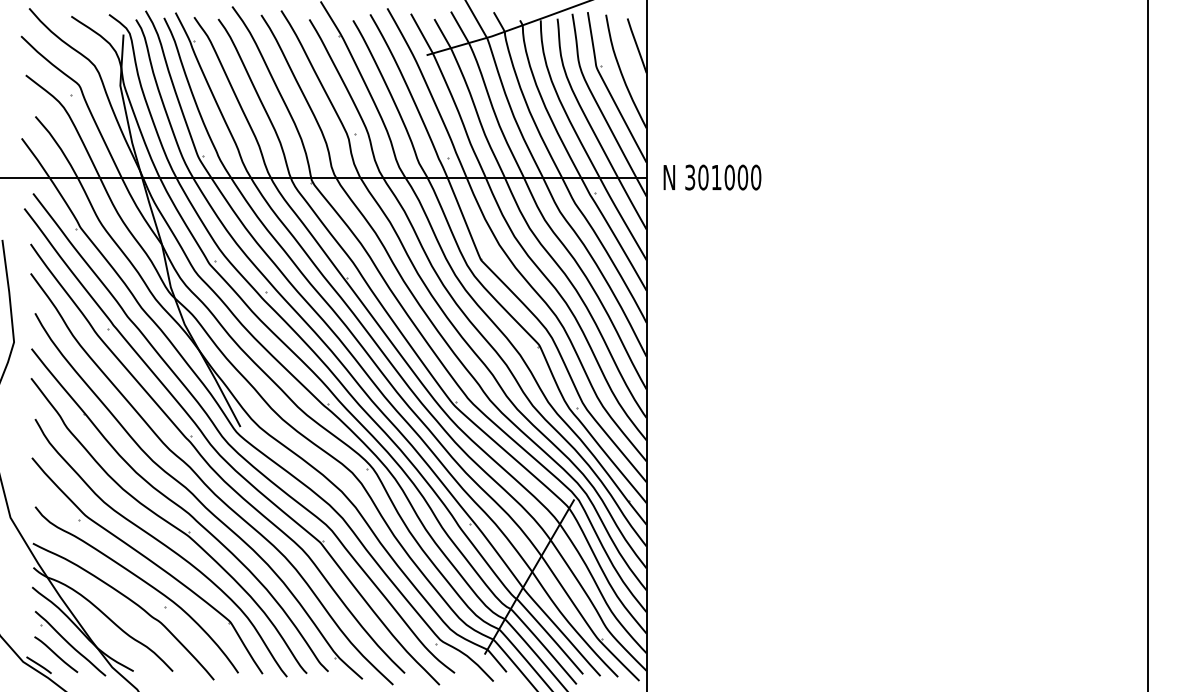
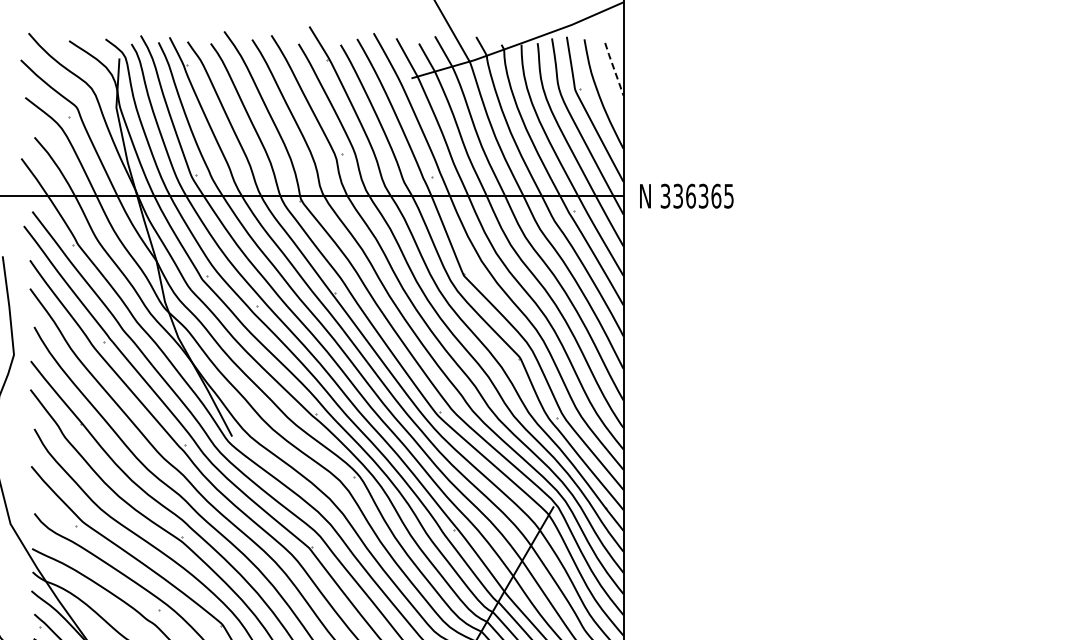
line: (637, 45) -> (614, 68), solid -> dashed
text: (729, 177) -> (703, 196), 301000 -> 336365

